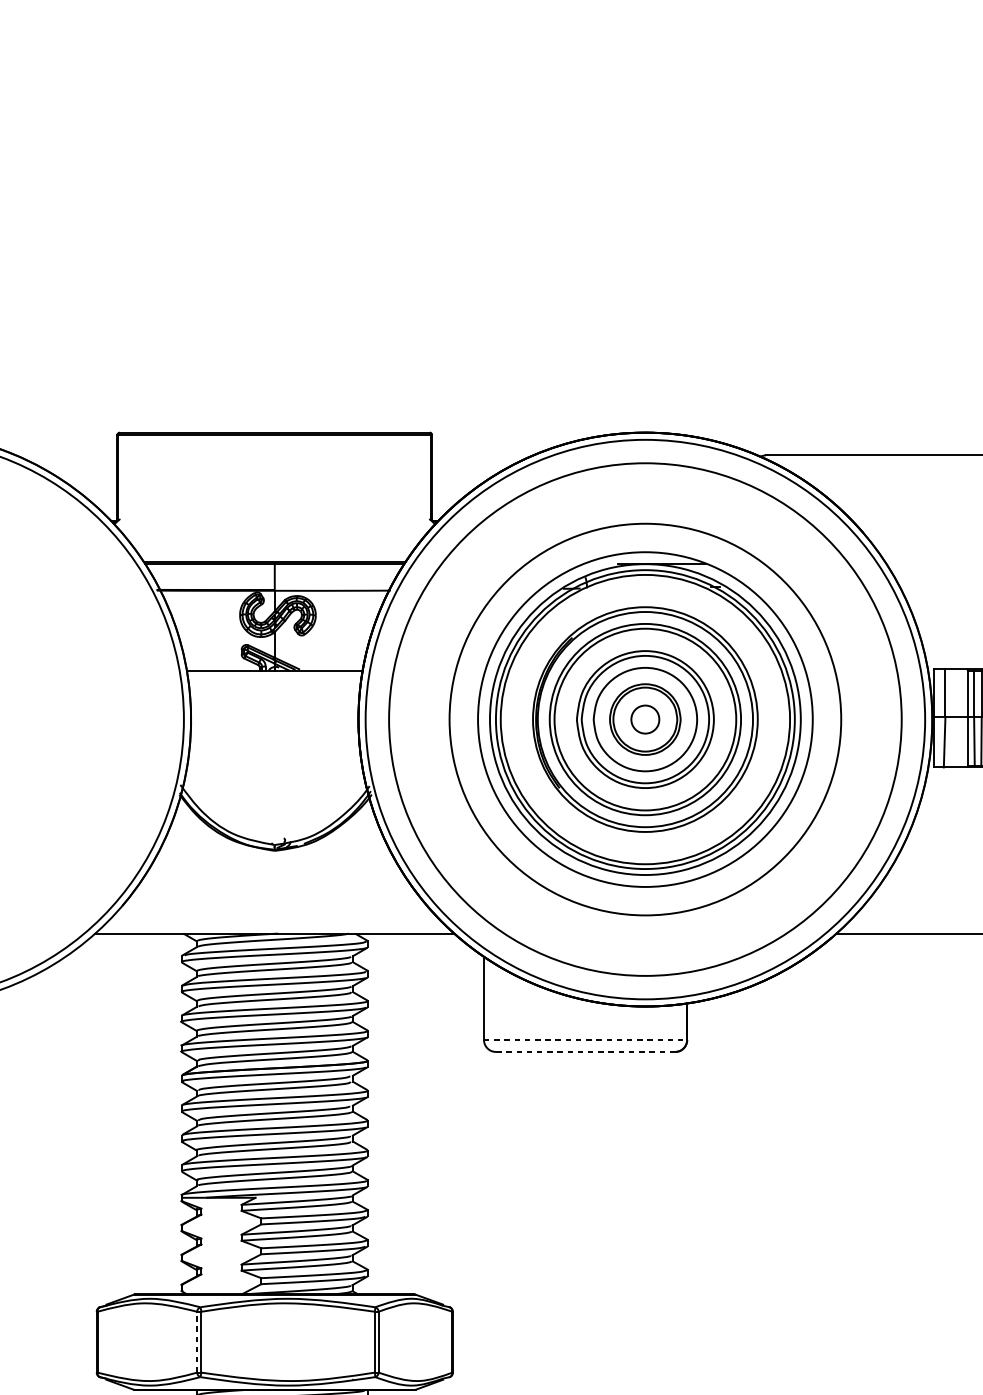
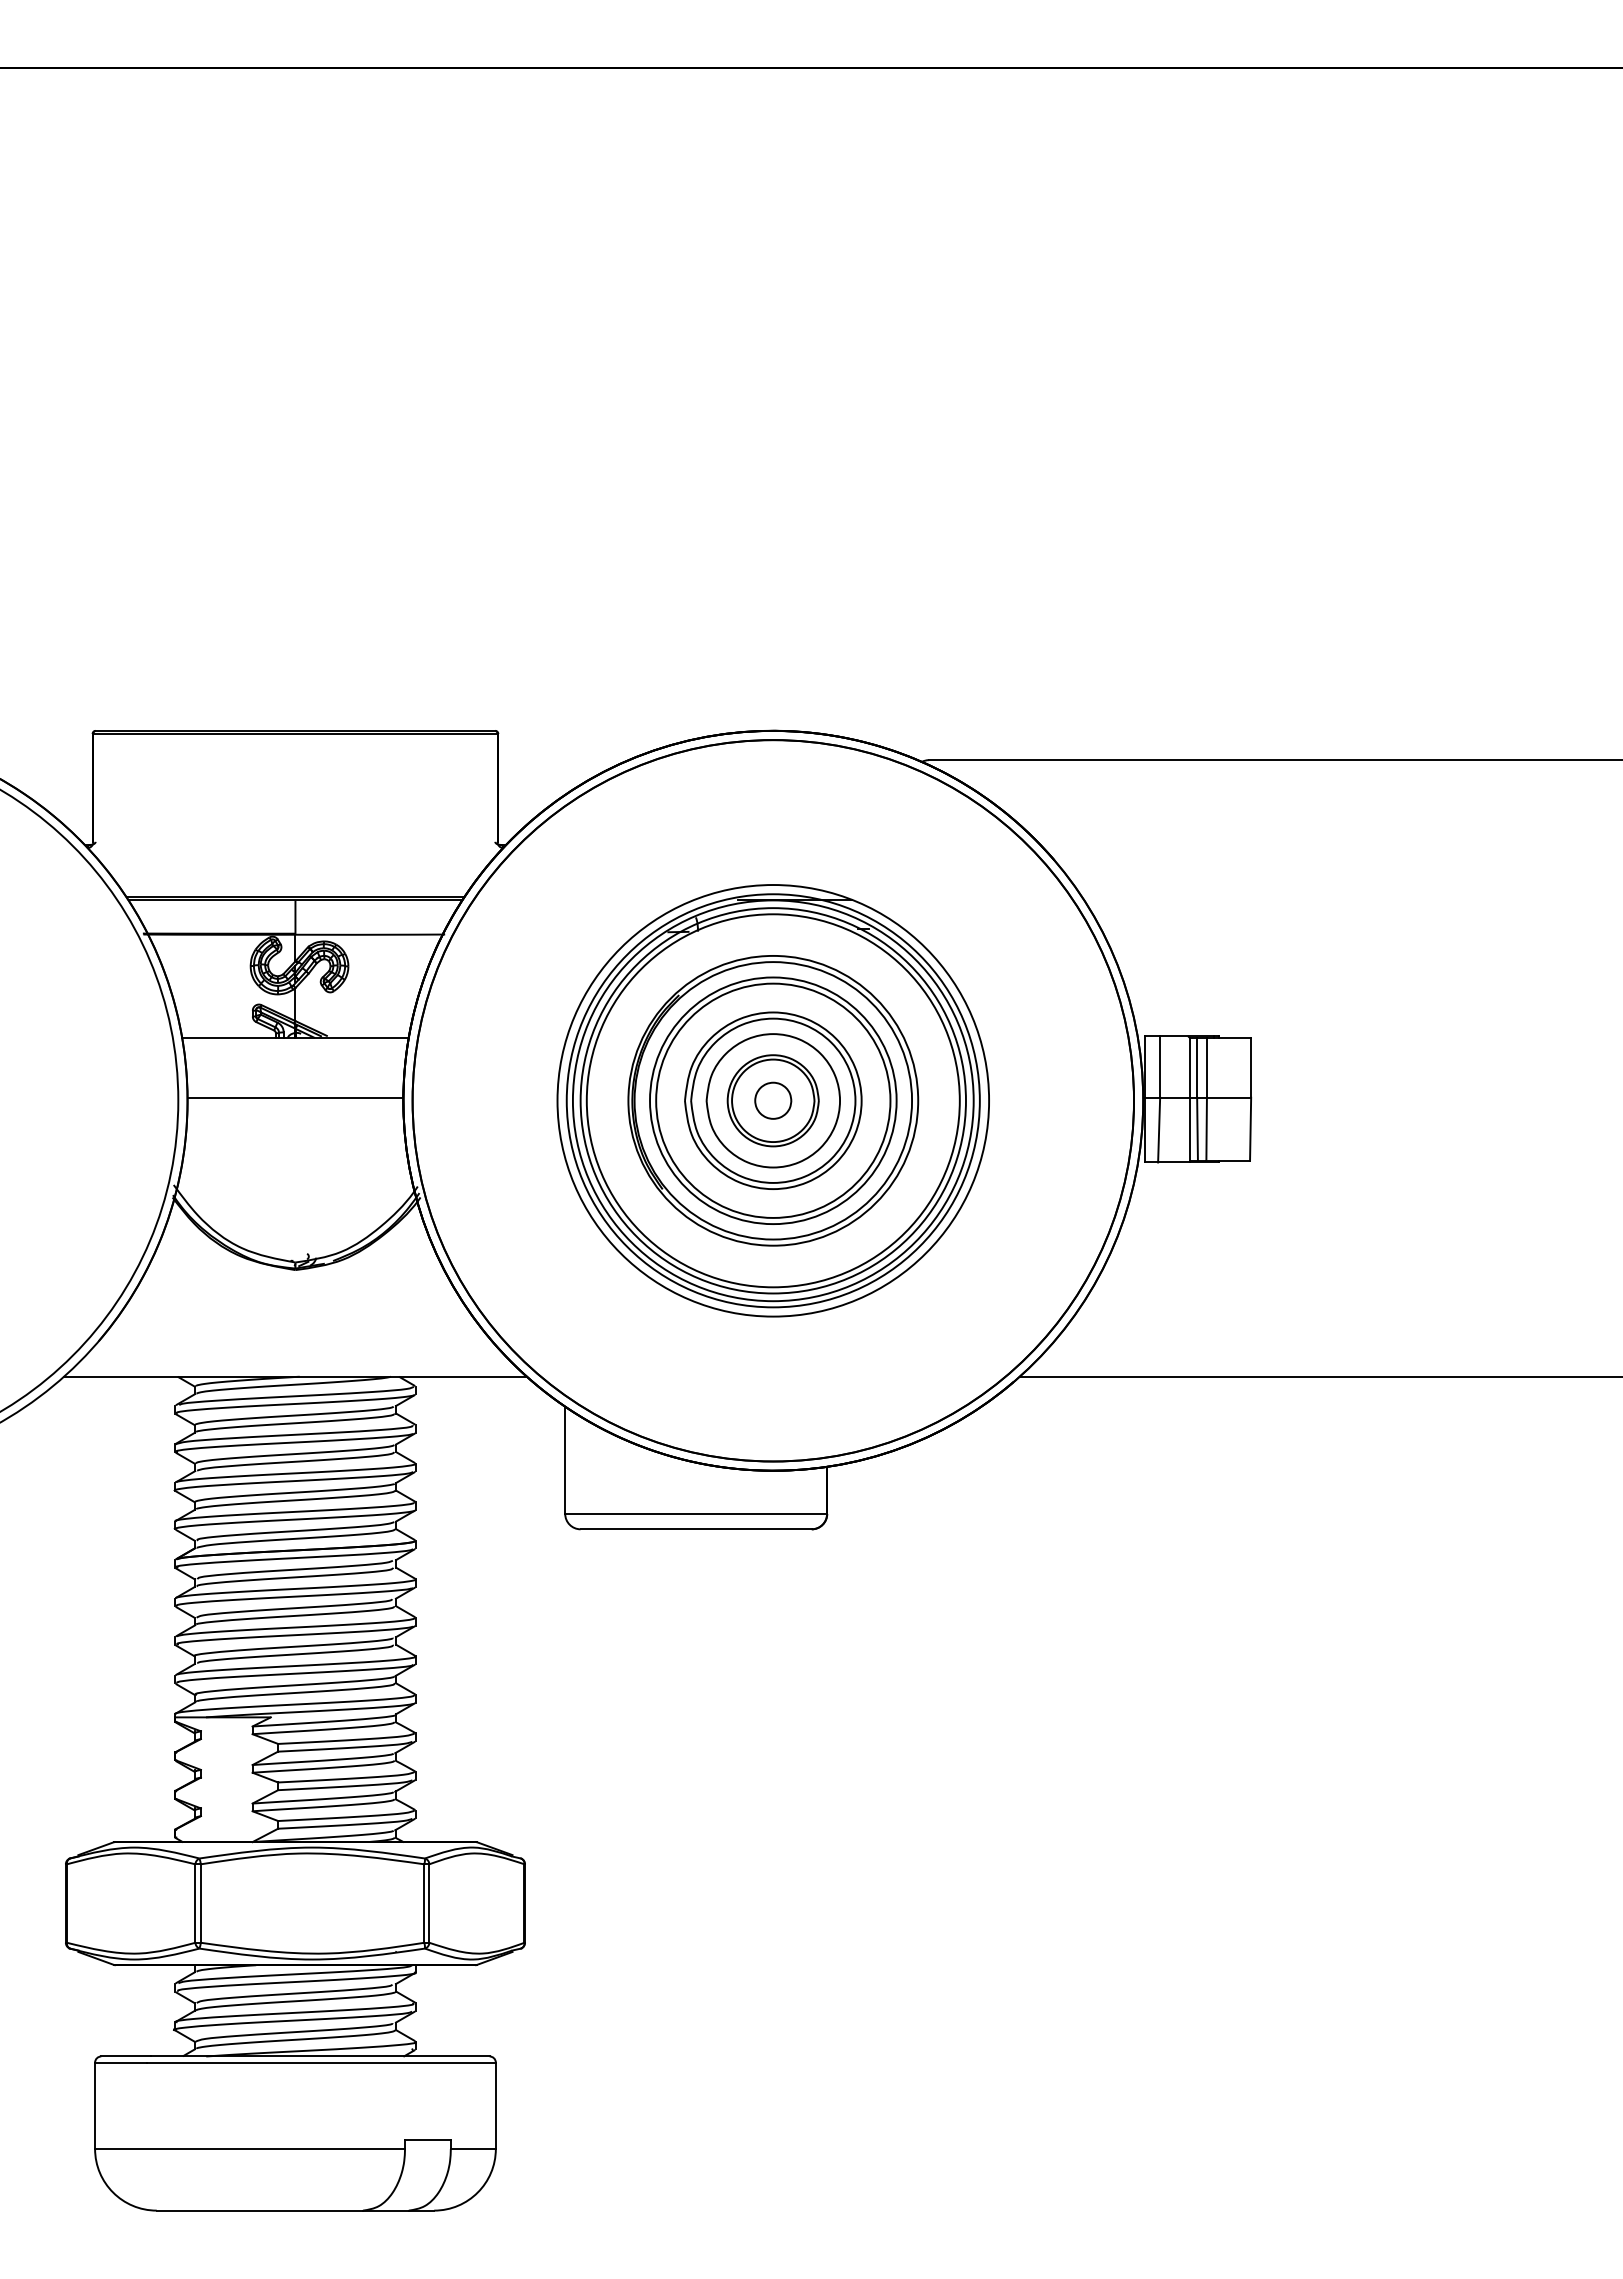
line: (274, 717) -> (295, 1097), added
circle: (644, 719) -> (772, 1100), size x0.62
circle: (645, 719) -> (773, 1100), size x1.43
line: (585, 1039) -> (696, 1513), dashed -> solid
line: (585, 1052) -> (696, 1529), dashed -> solid
line: (197, 1342) -> (195, 1903), dashed -> solid

